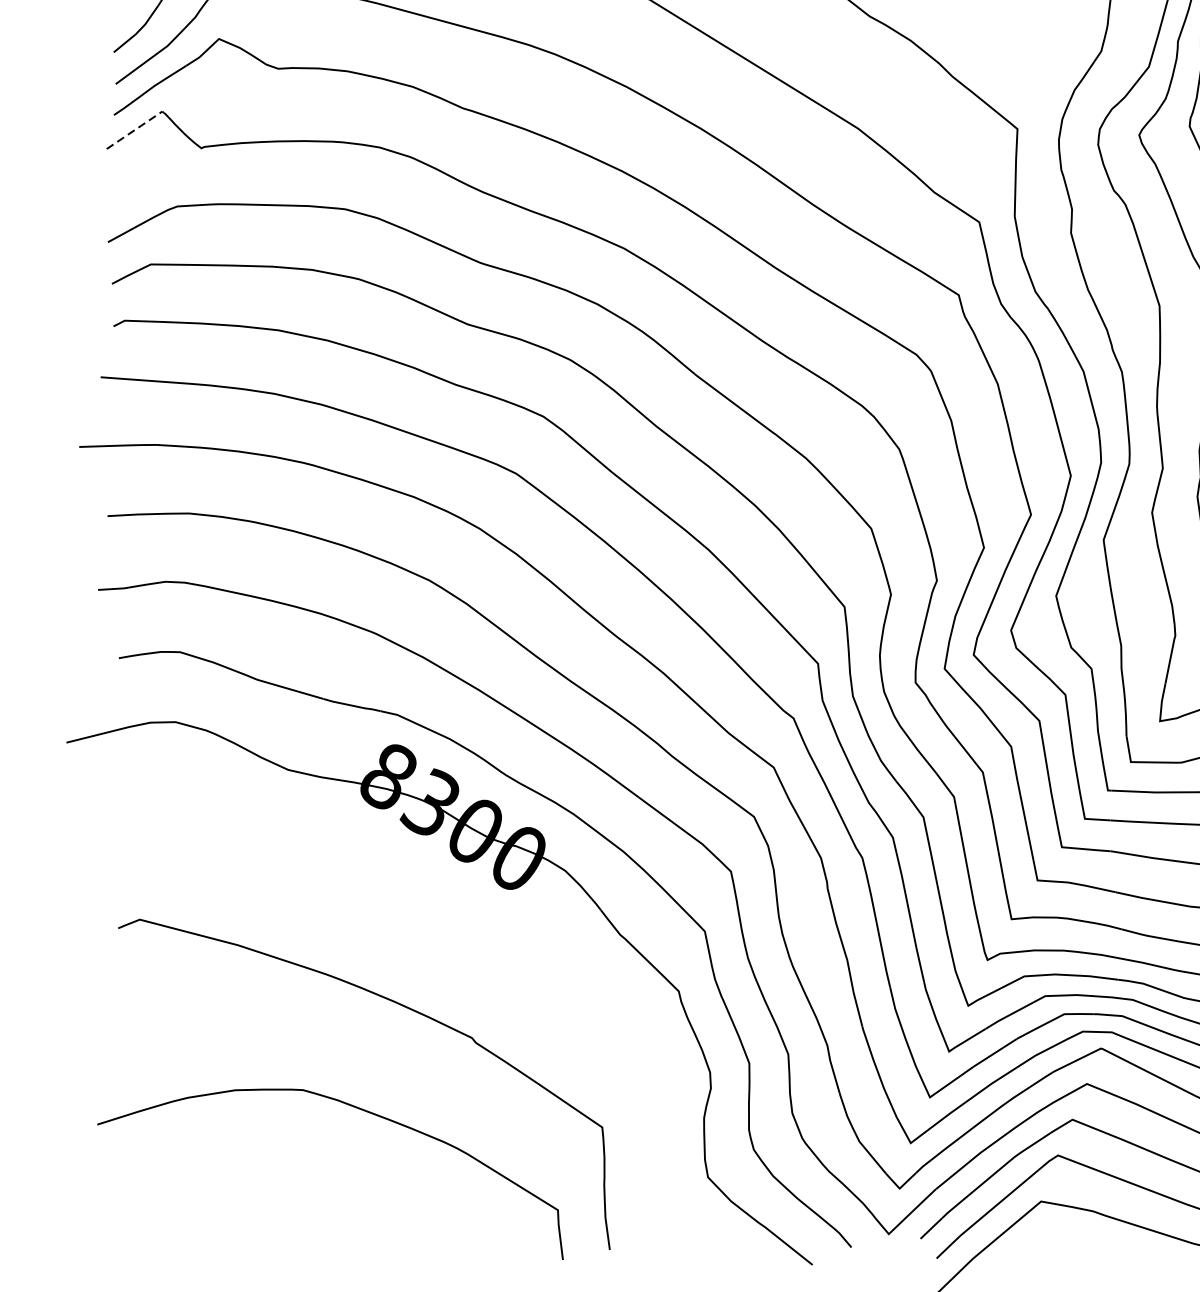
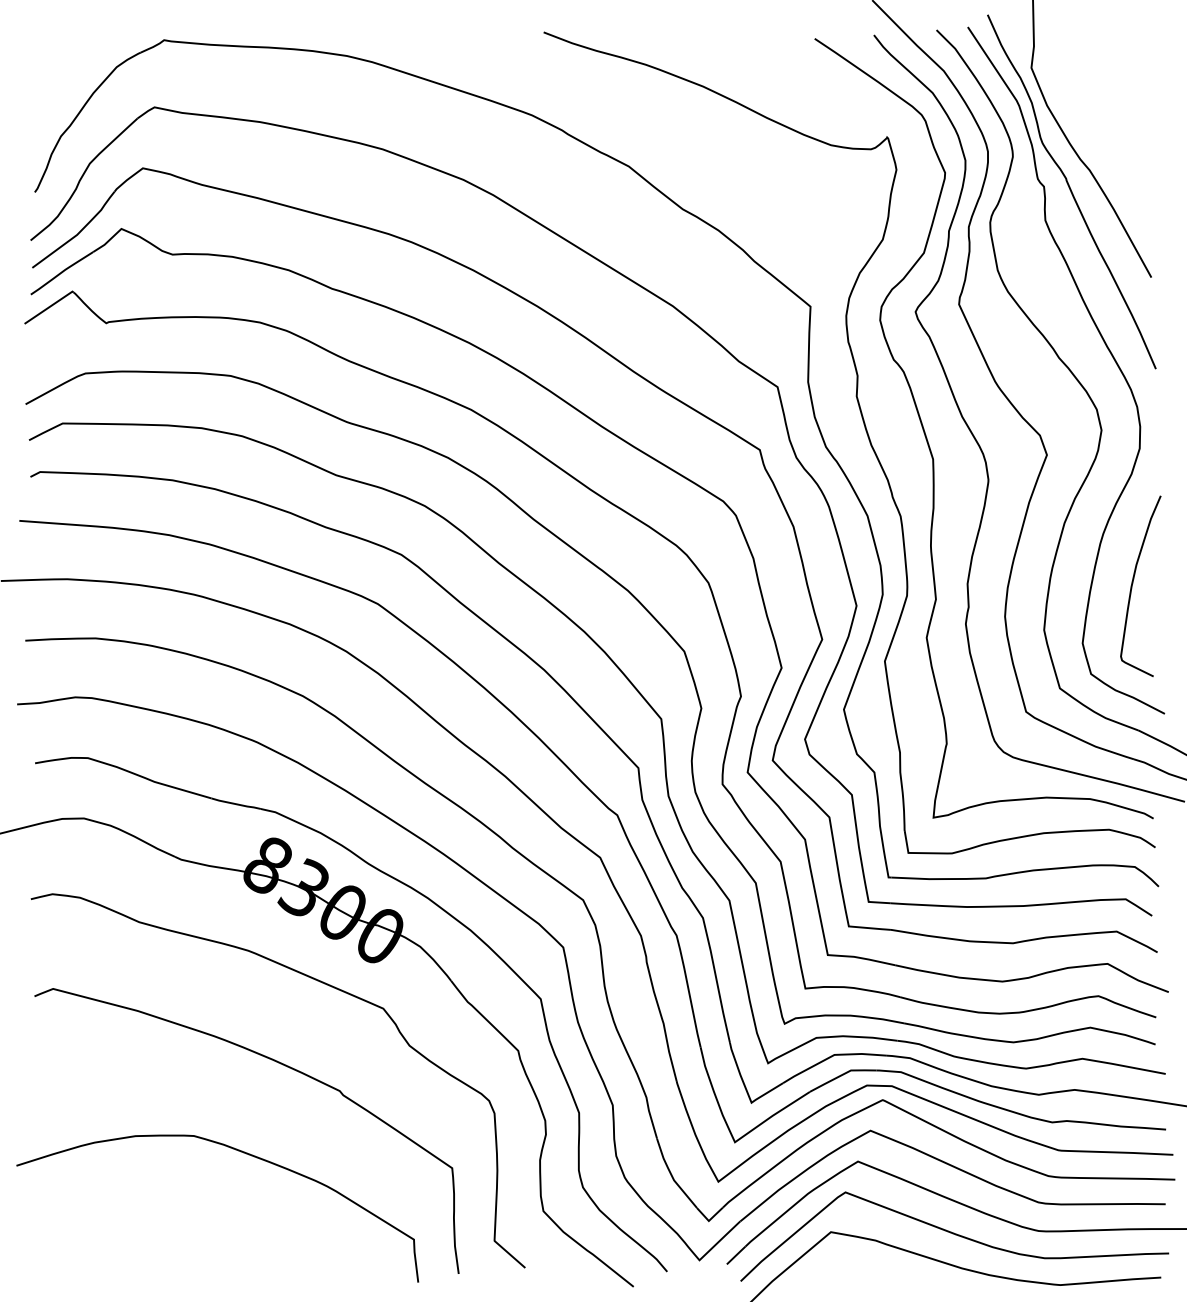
line: (136, 128) -> (50, 306), dashed -> solid
curve: (448, 912) -> (319, 982), added

